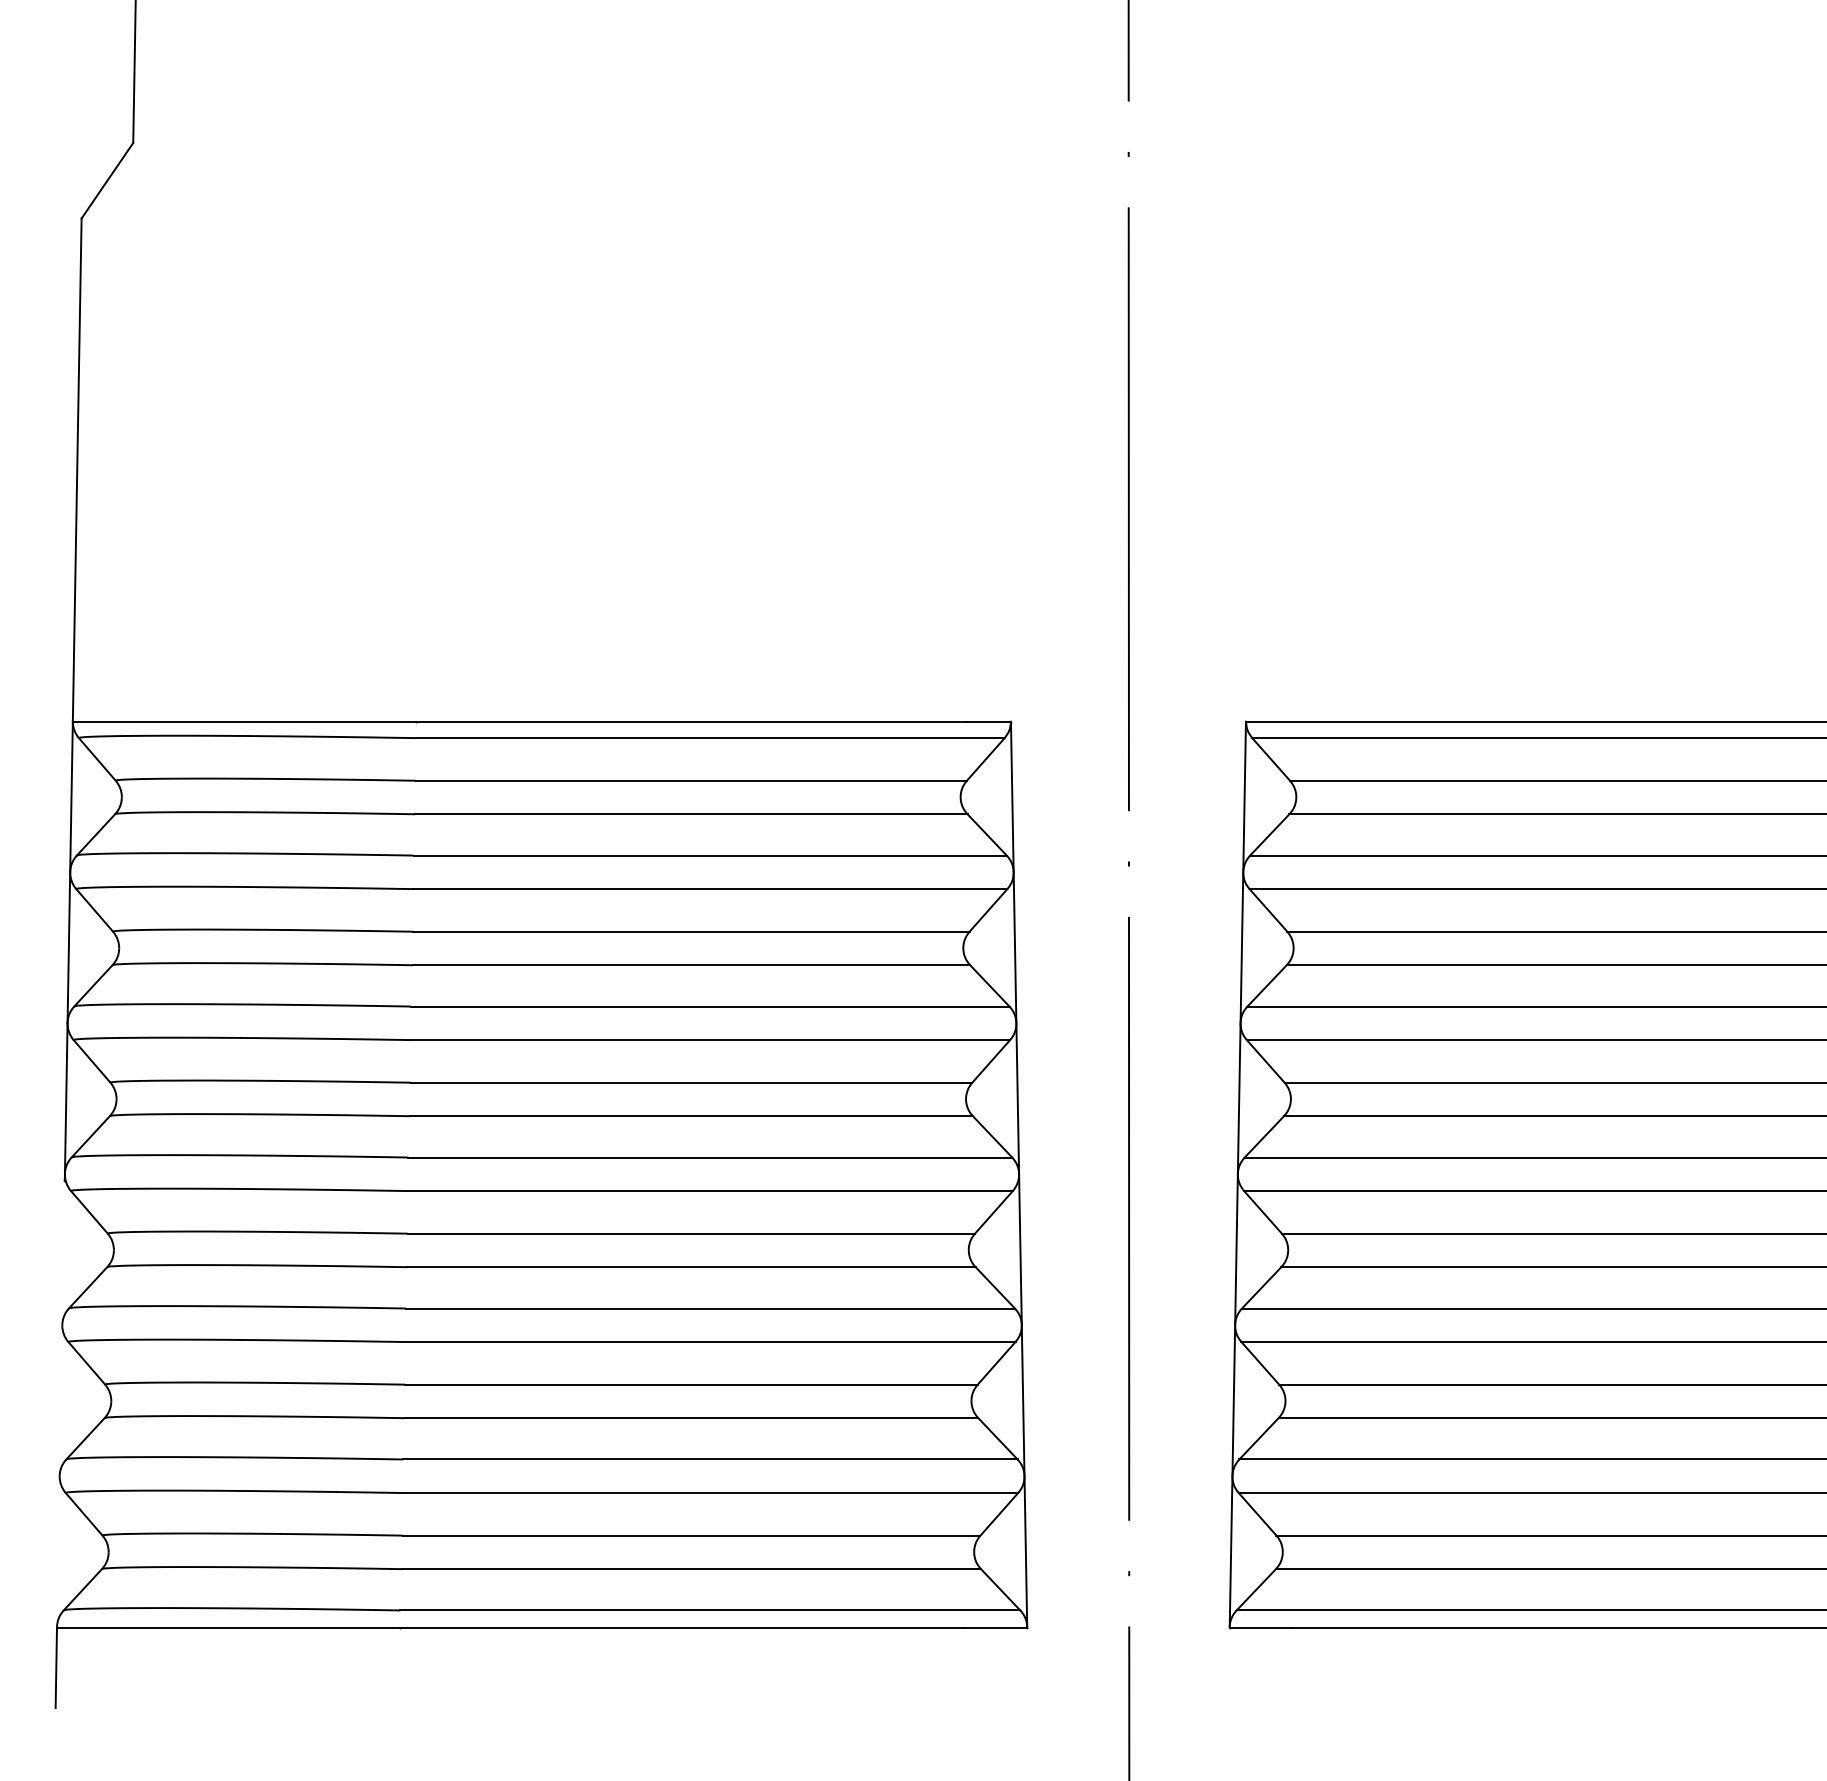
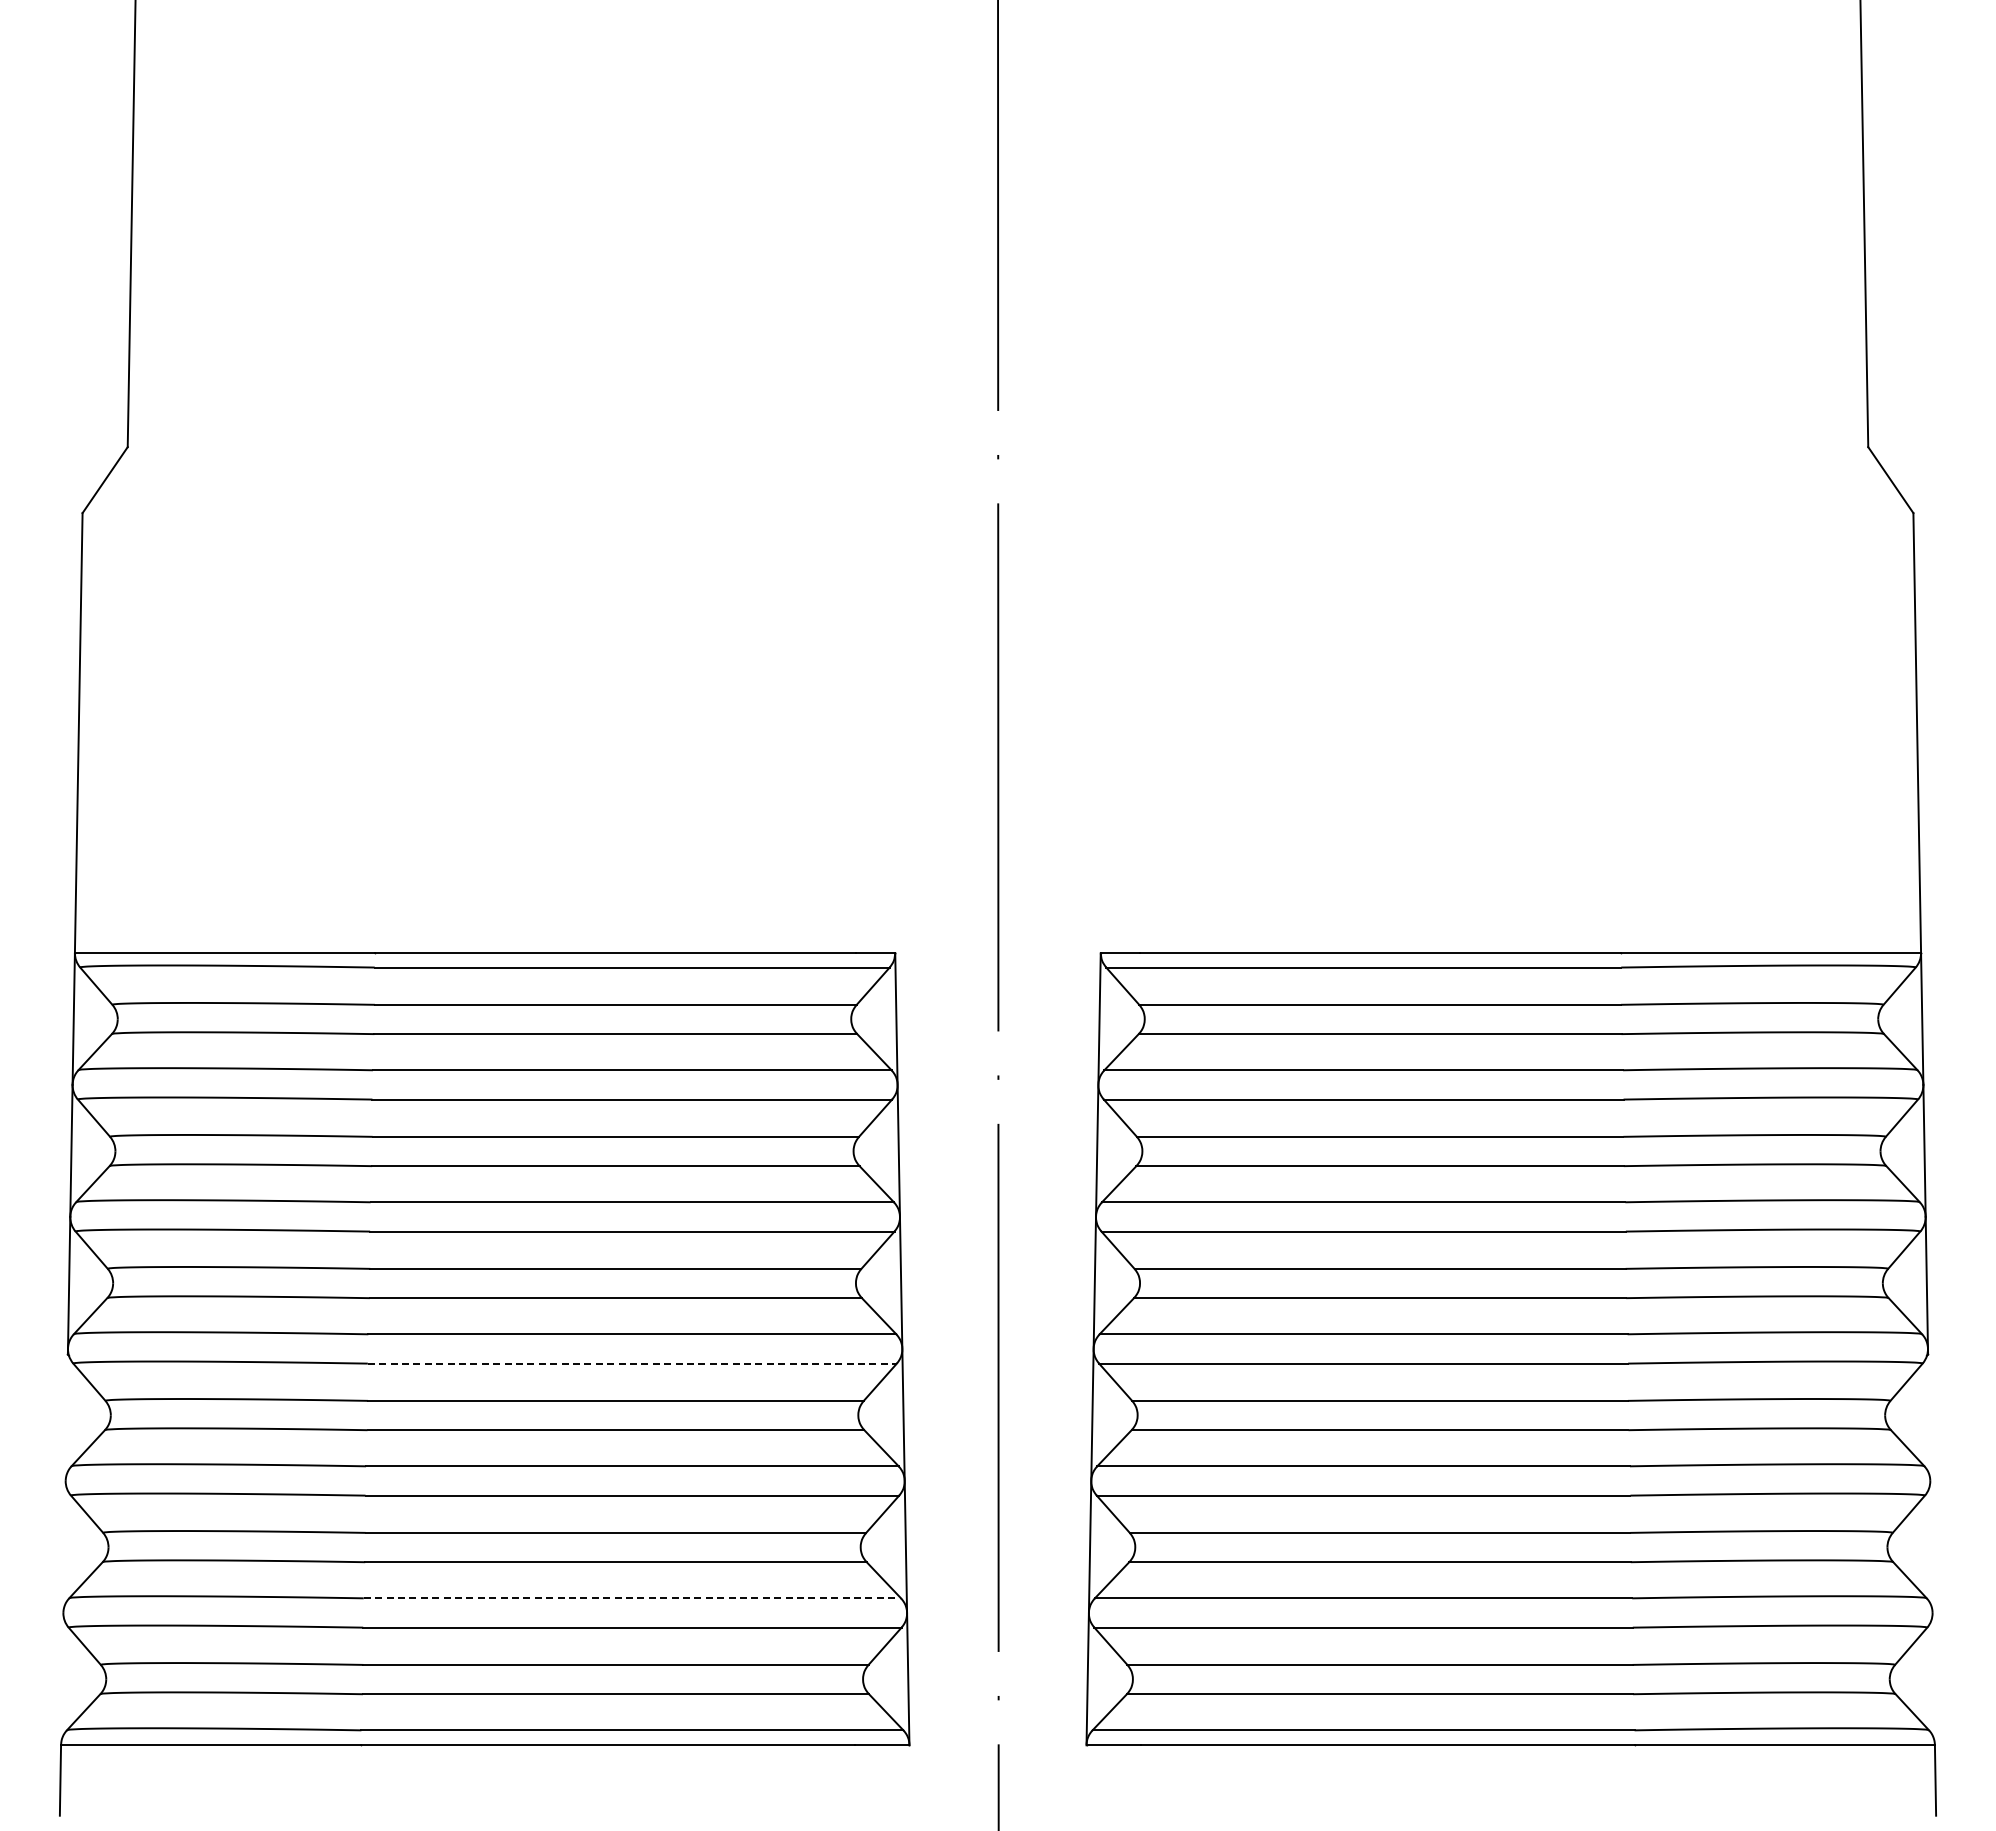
line: (710, 1190) -> (632, 1363), solid -> dashed
line: (710, 1459) -> (632, 1598), solid -> dashed

